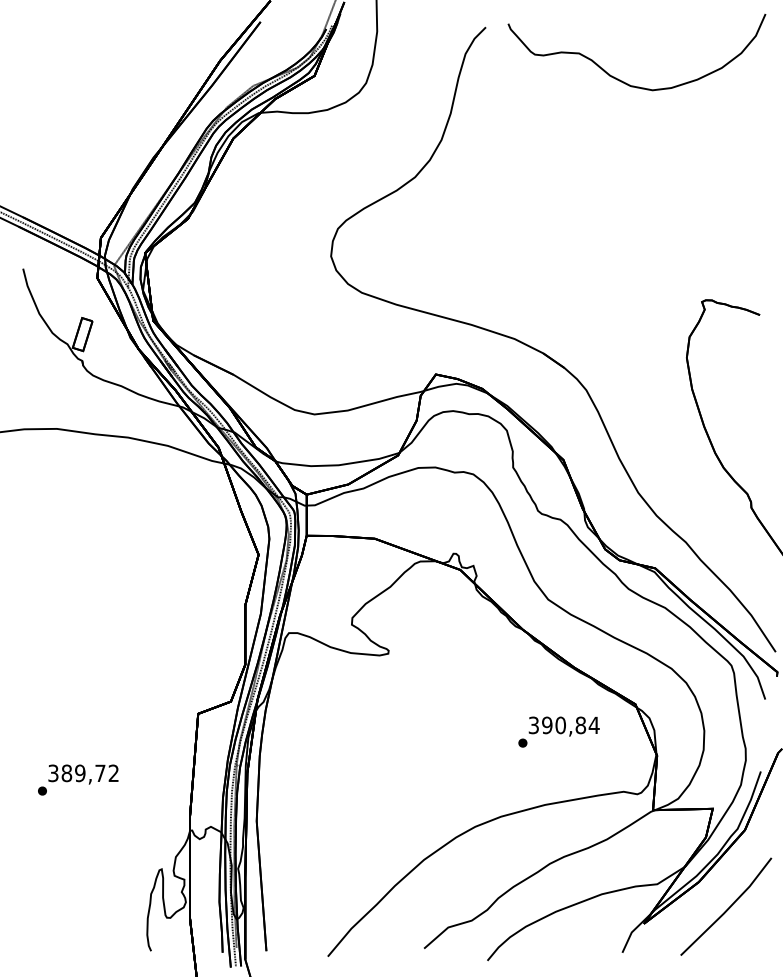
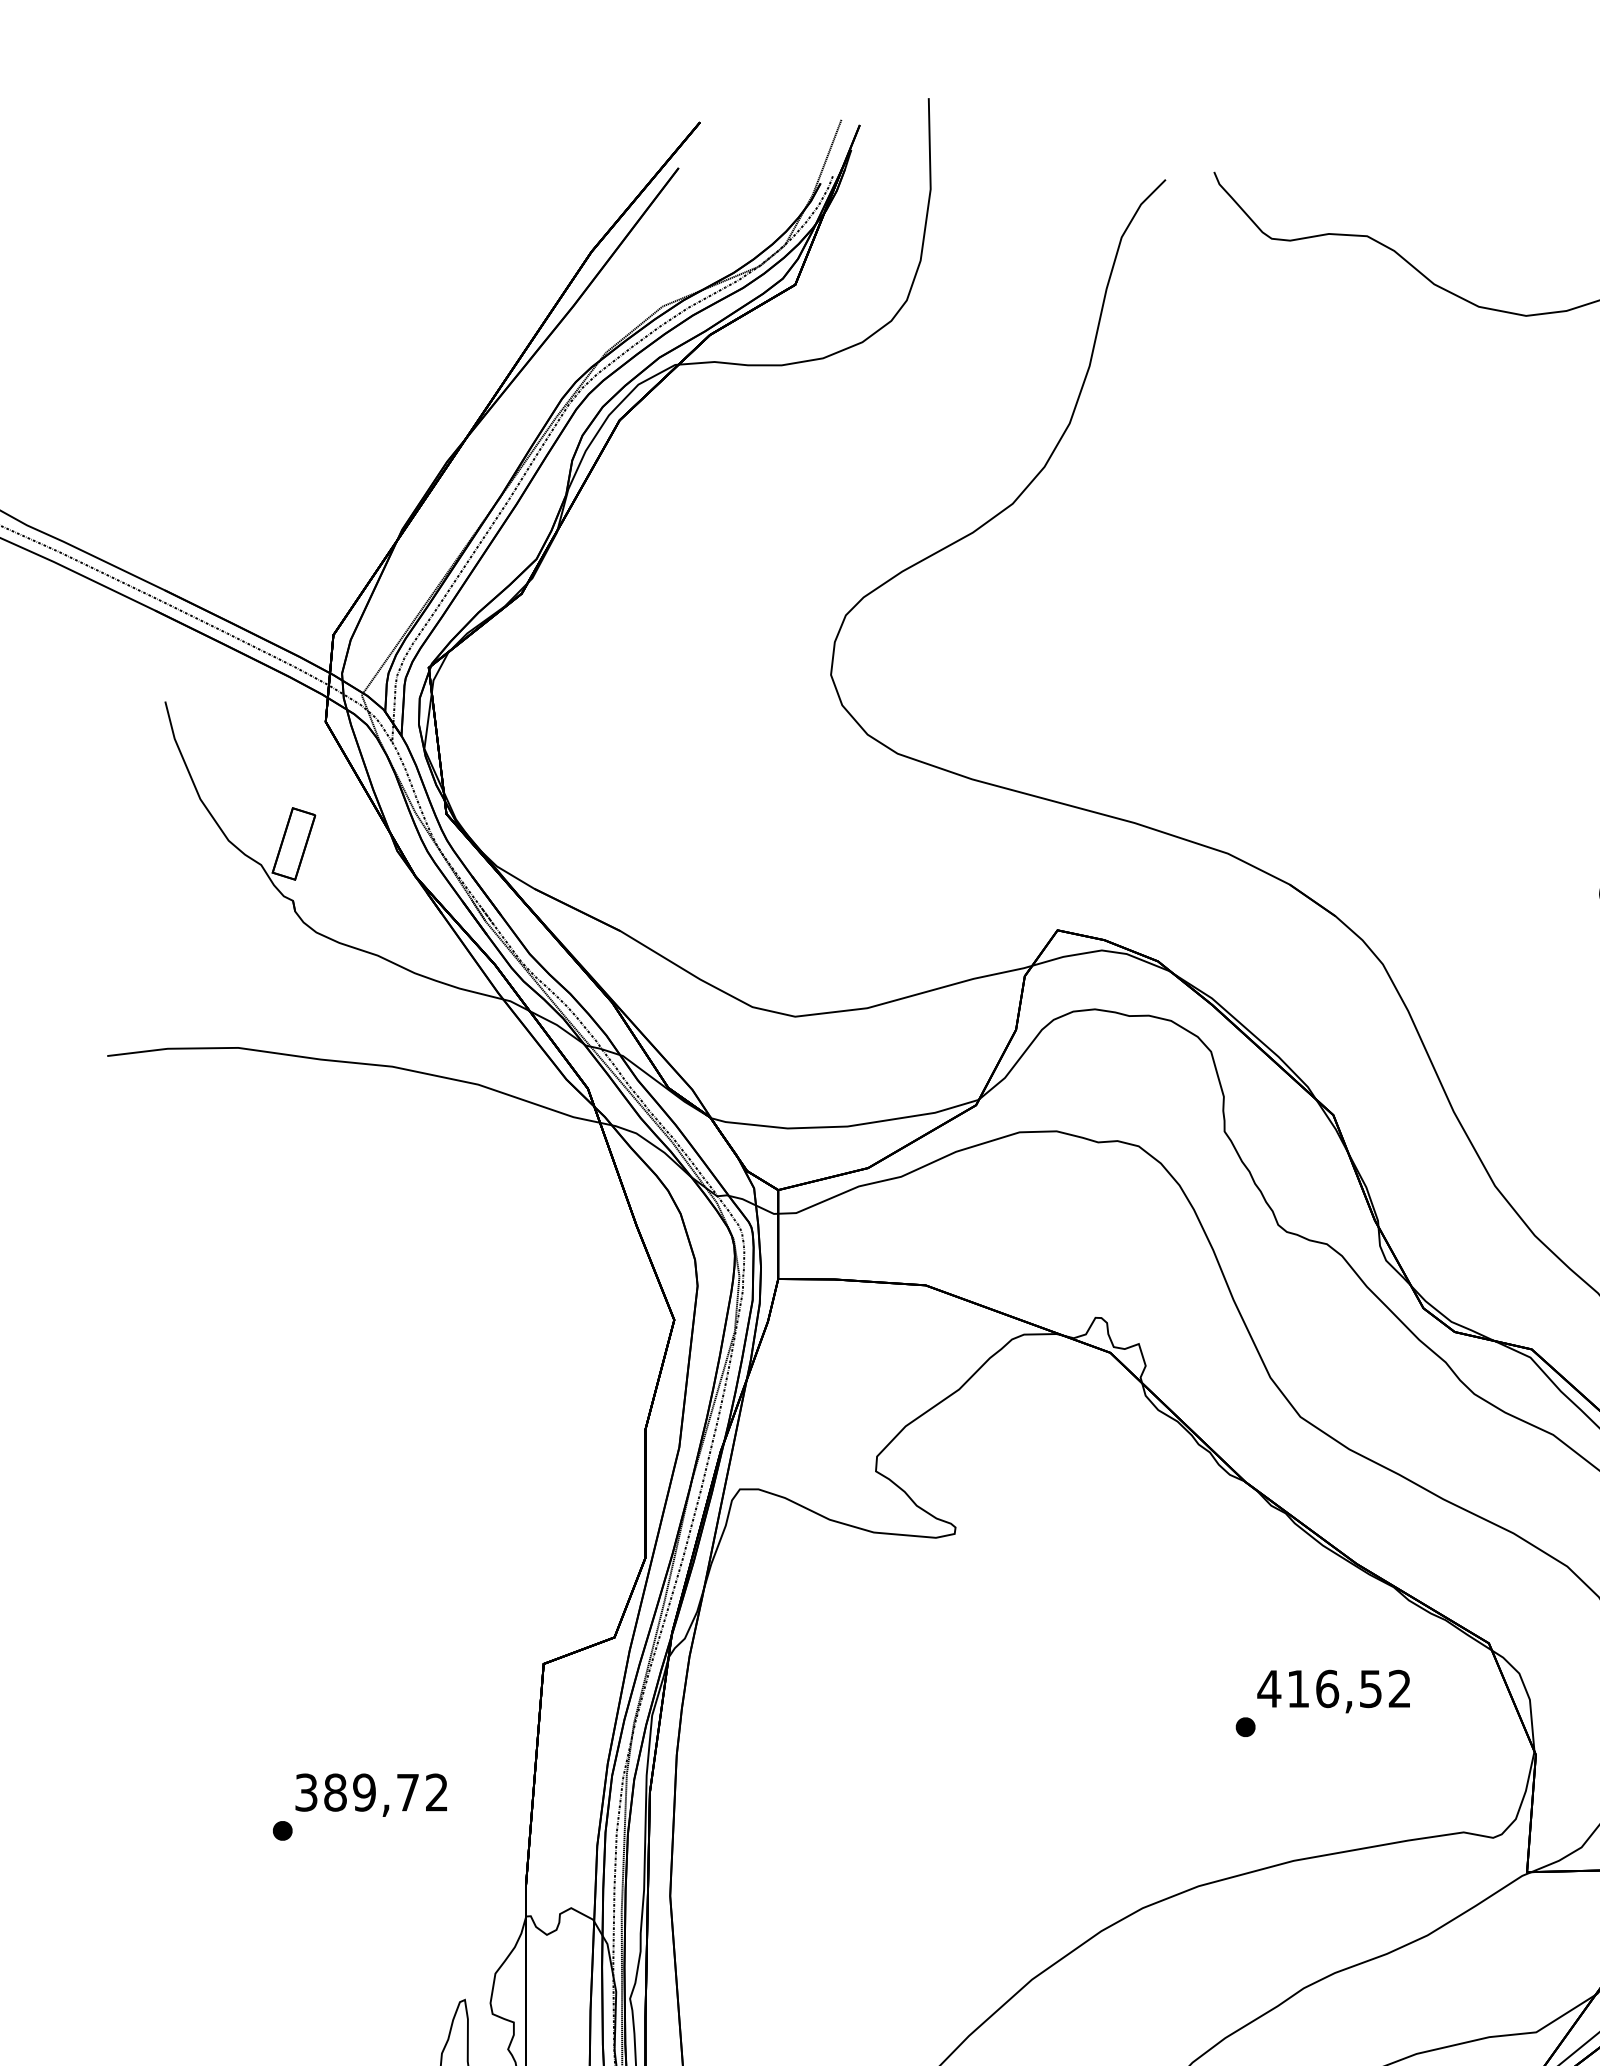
text: (563, 725) -> (1333, 1689), 390,84 -> 416,52
text: (78, 779) -> (360, 1805), moved

